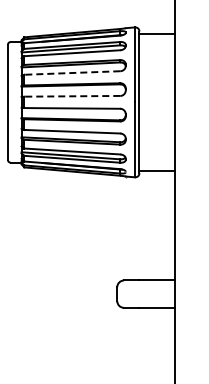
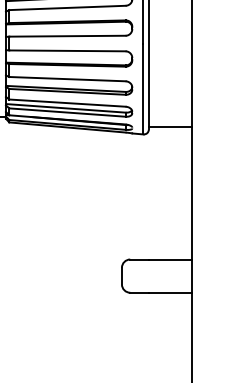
line: (72, 73) -> (67, 8), dashed -> solid
line: (72, 96) -> (67, 36), dashed -> solid

